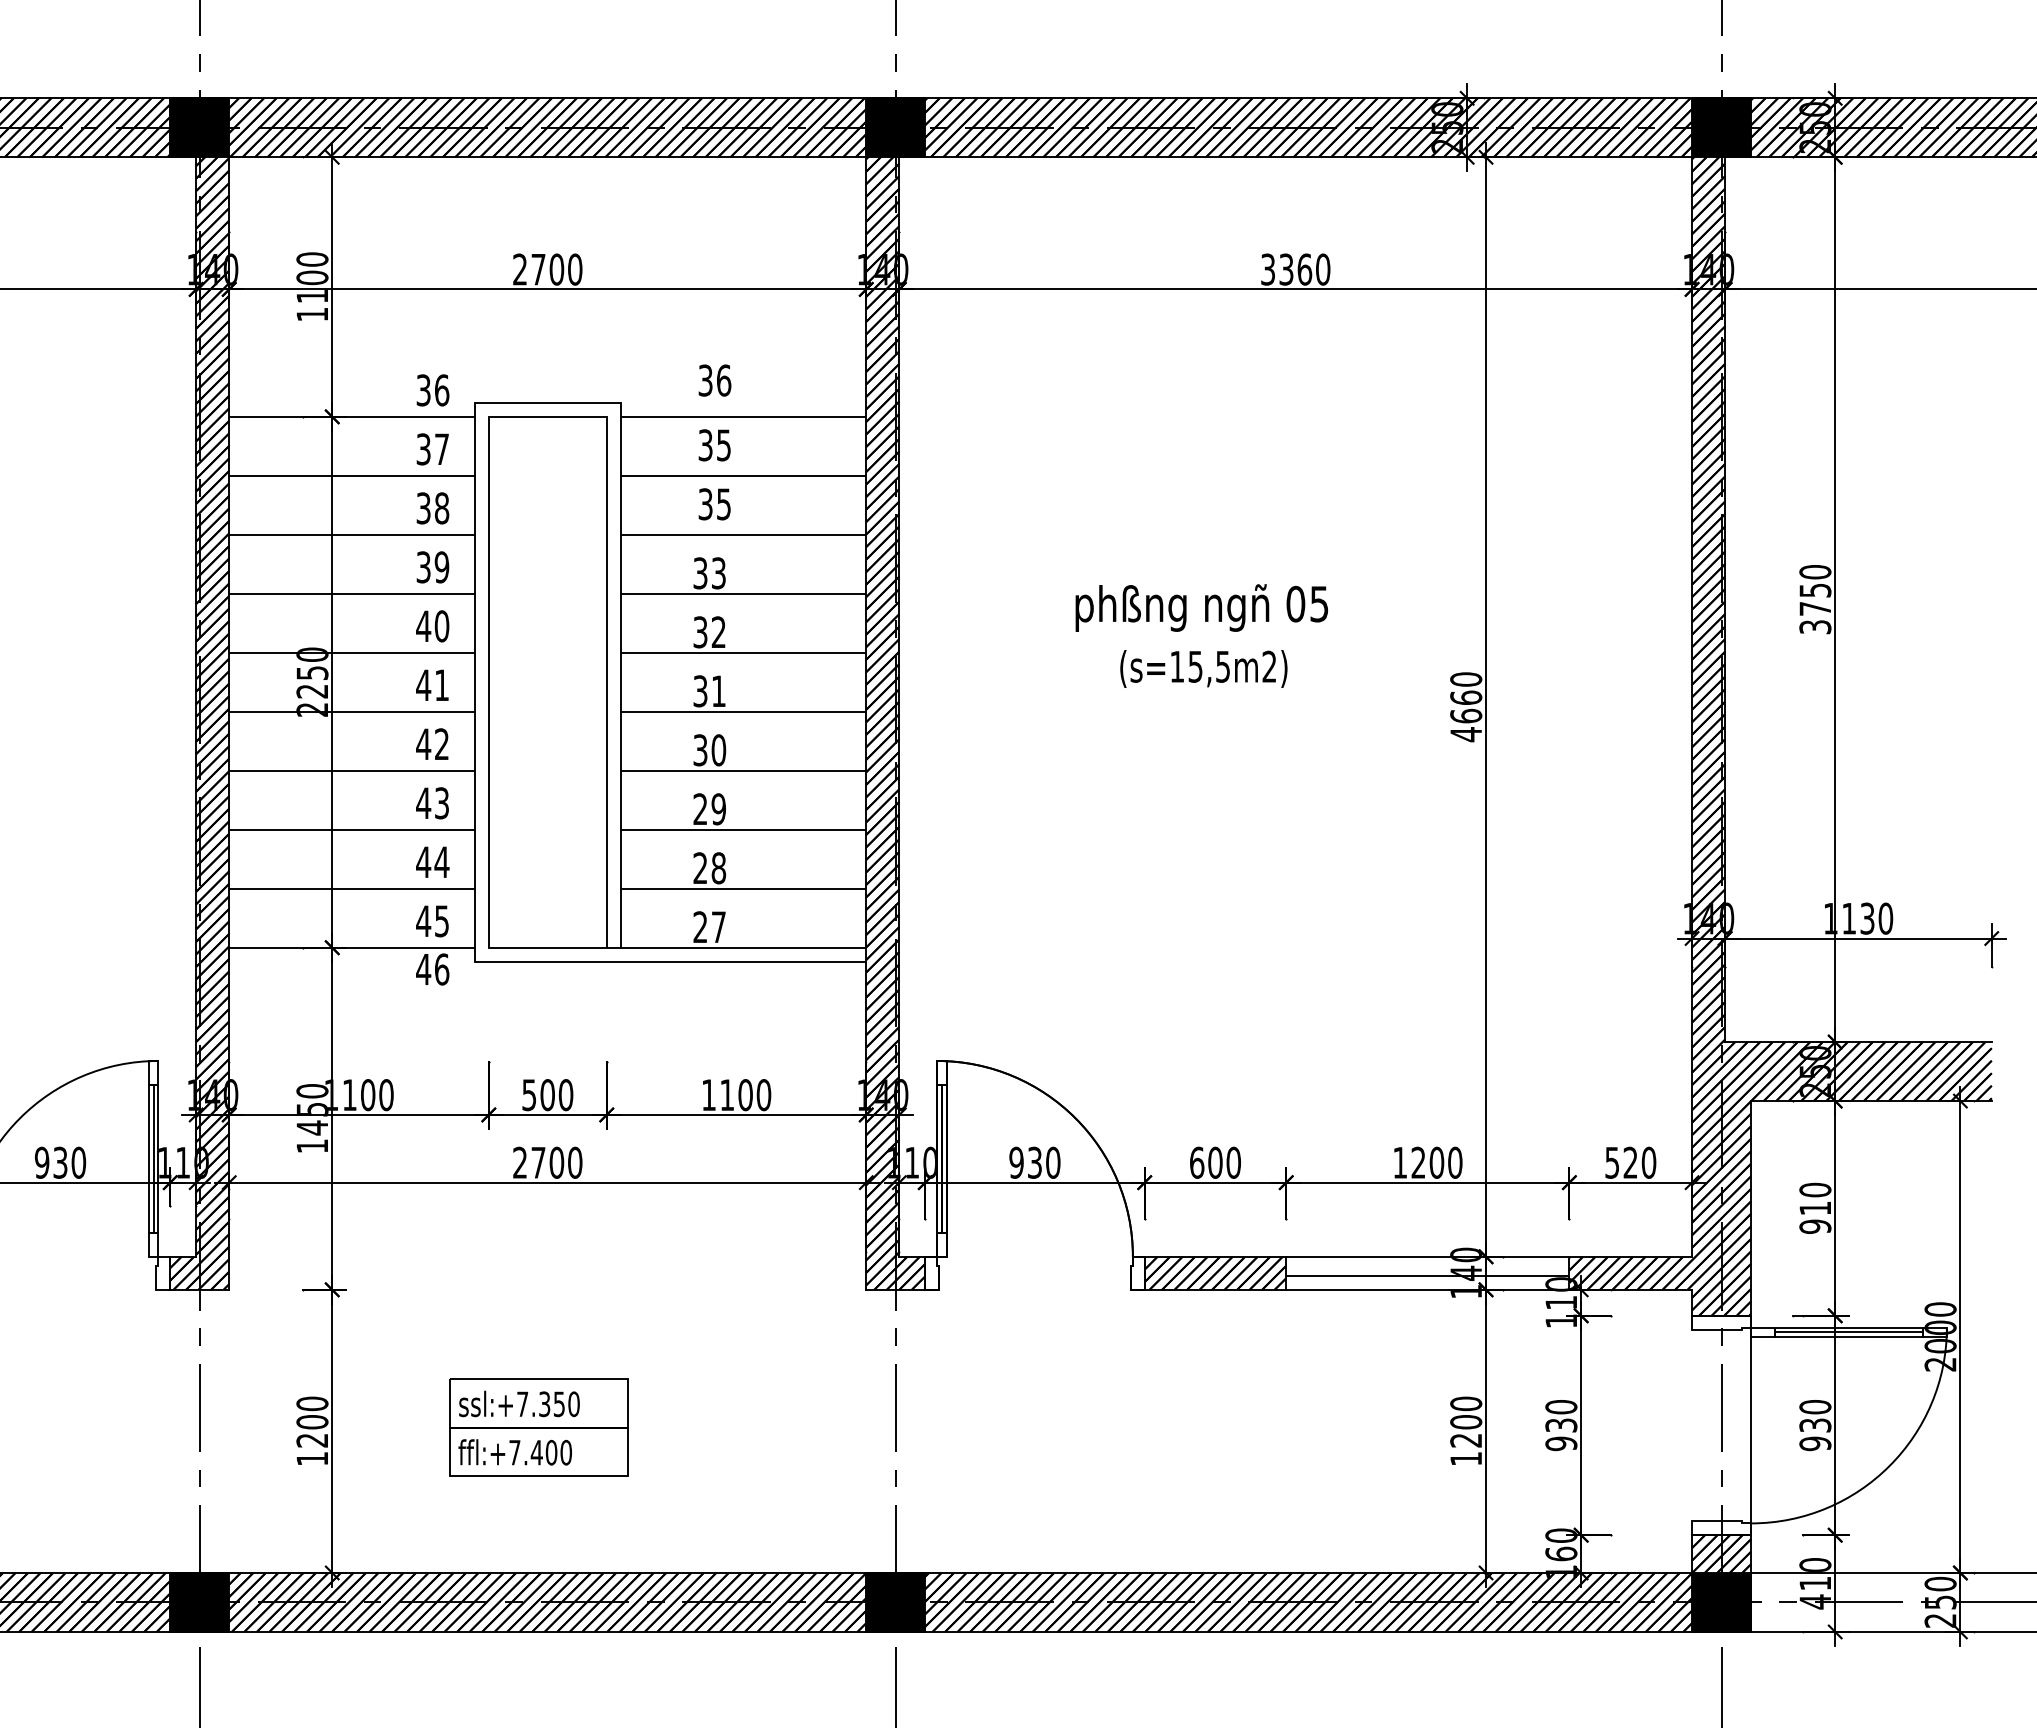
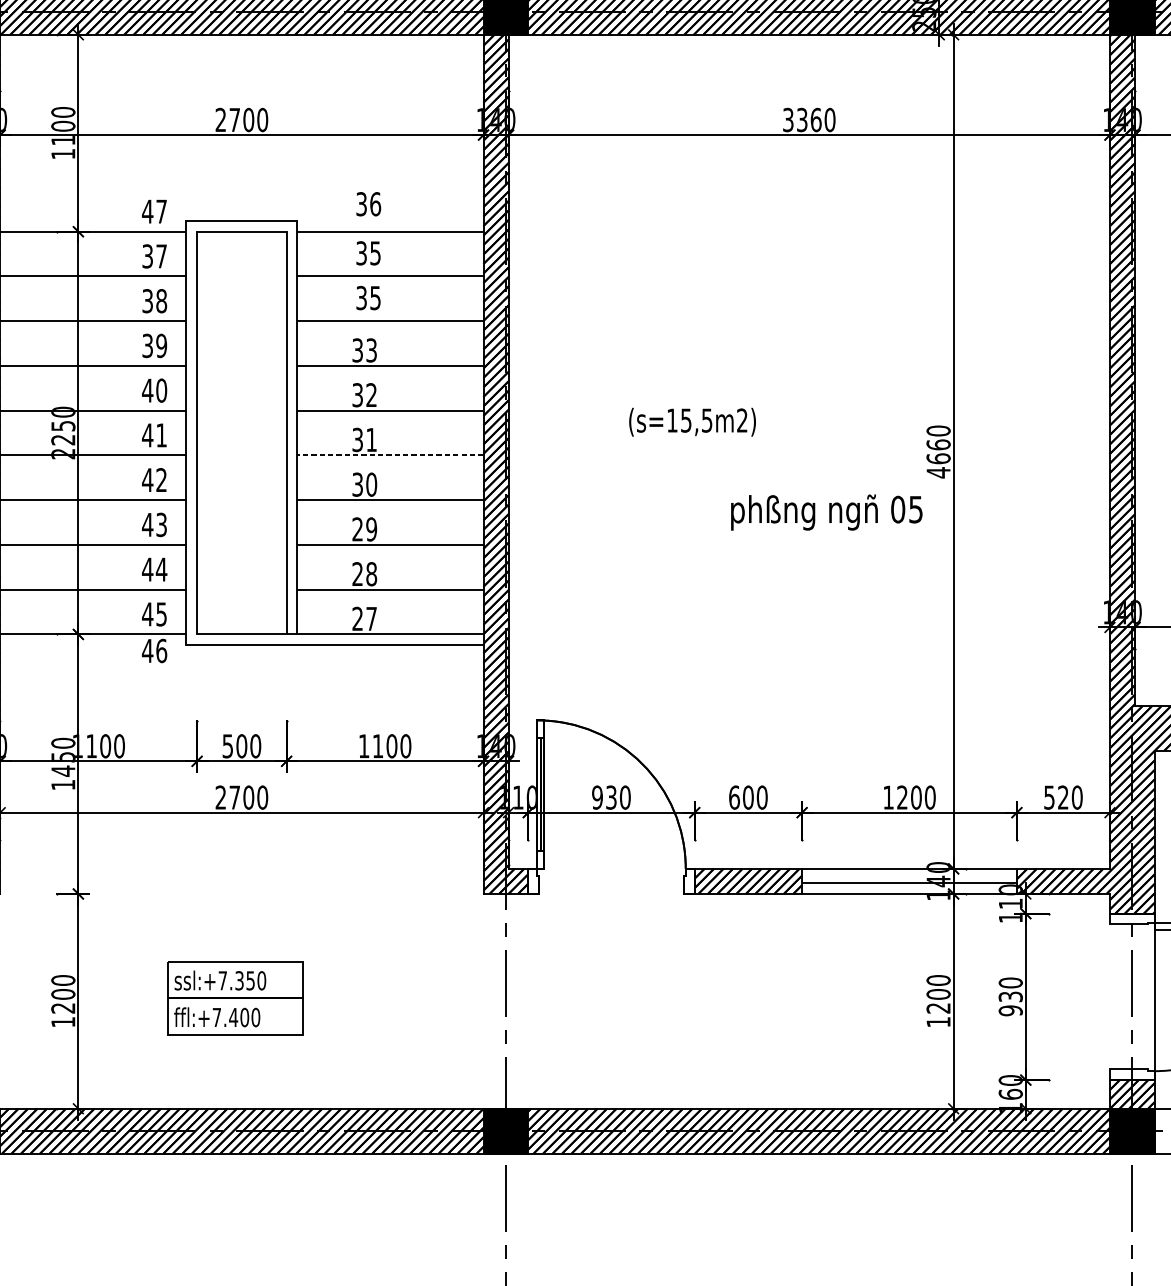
text: (432, 390) -> (154, 211), 36 -> 47
text: (1201, 607) -> (826, 512), moved
text: (1203, 668) -> (692, 421), moved
line: (743, 711) -> (390, 455), solid -> dashed

